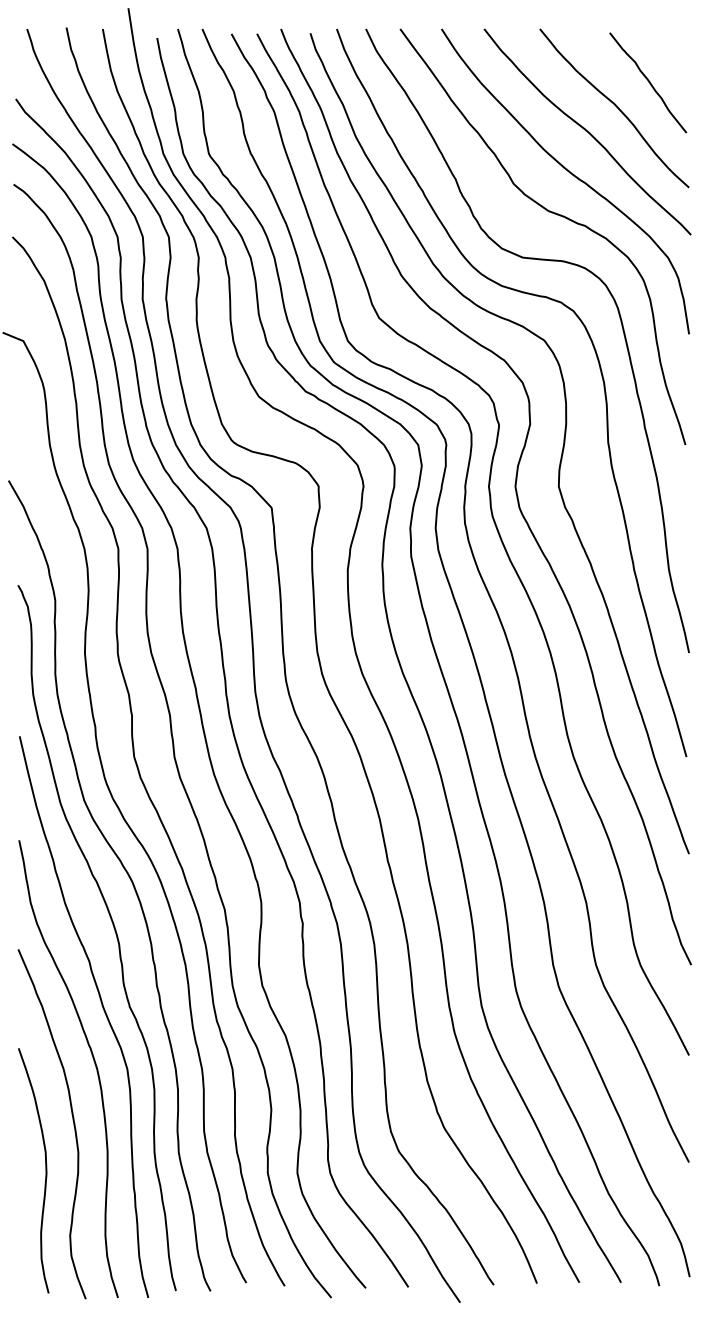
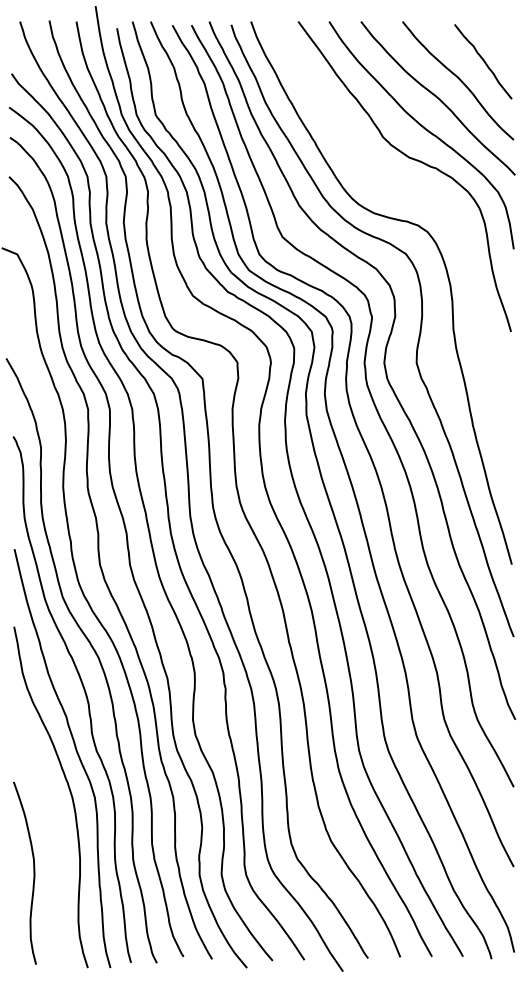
curve: (537, 260) -> (400, 194), removed
curve: (71, 1120) -> (53, 835), removed

